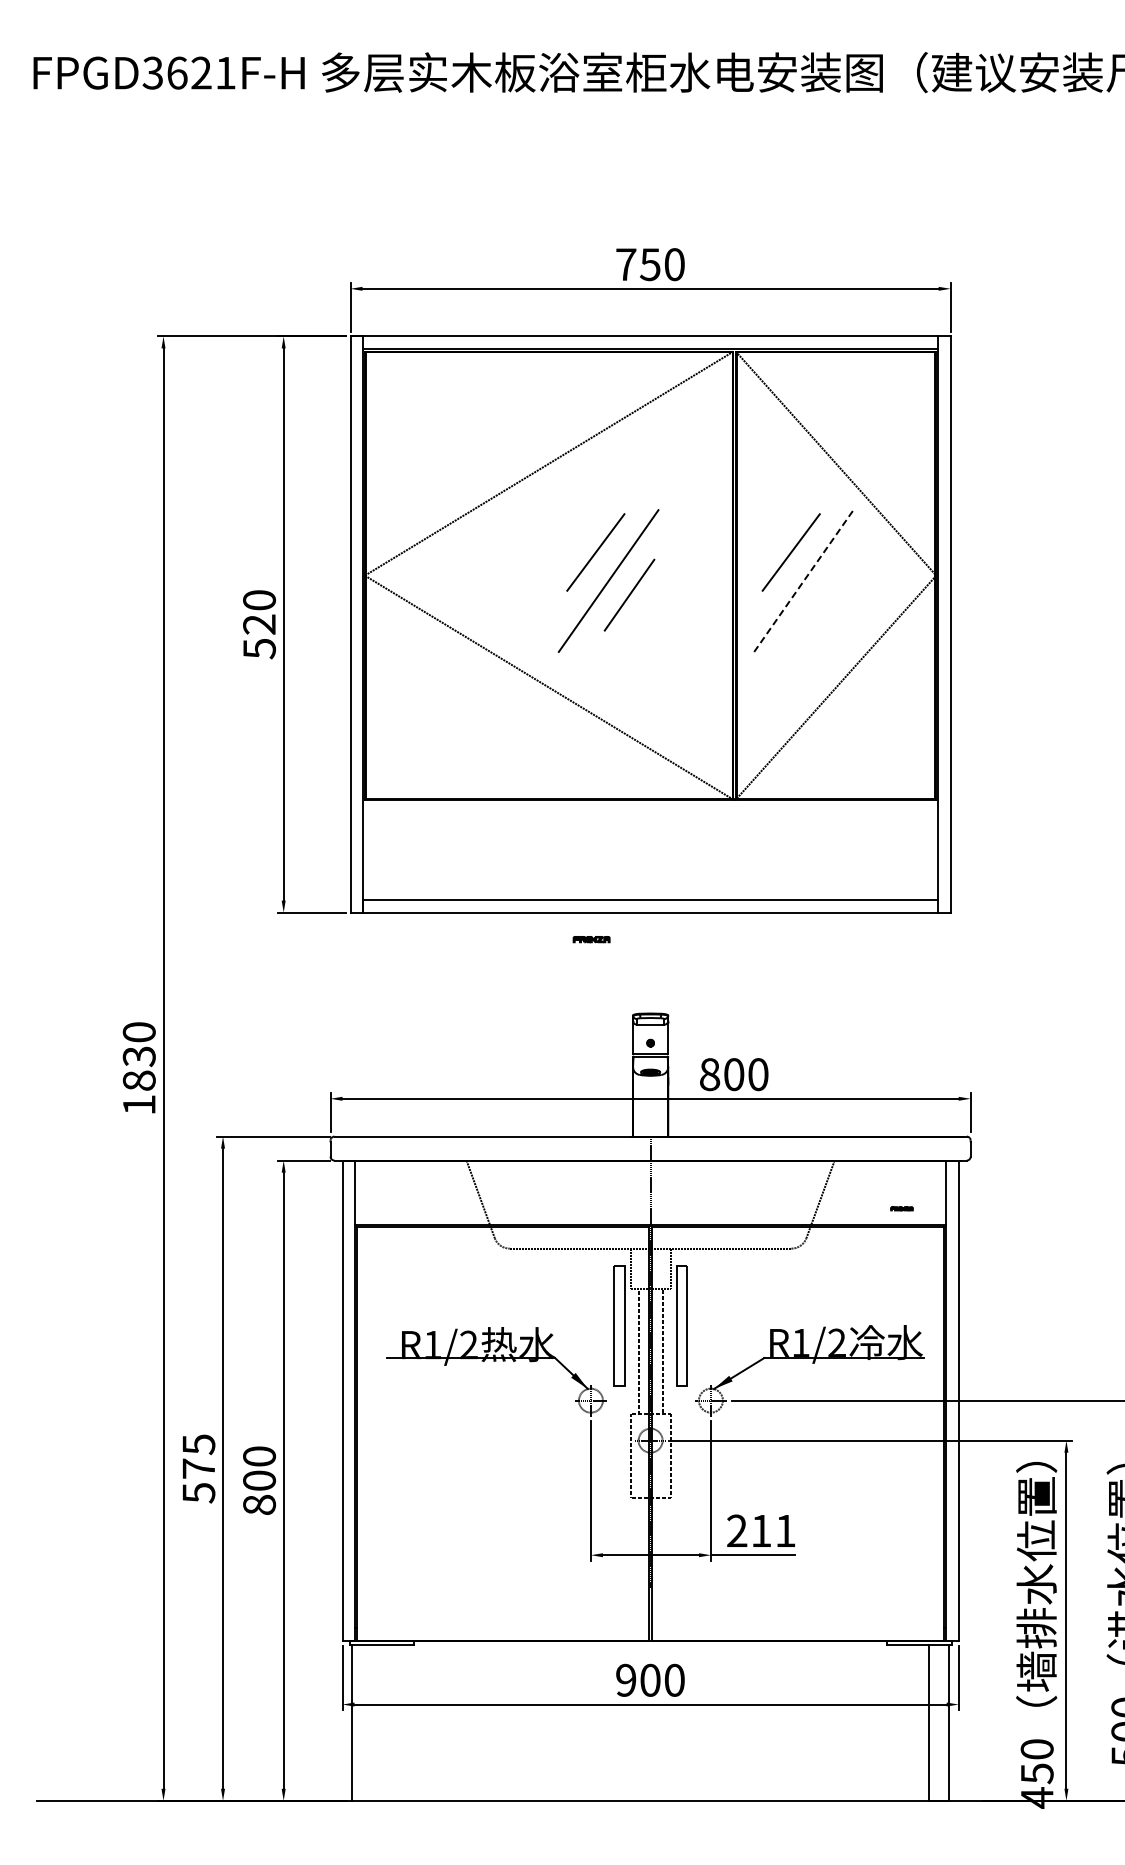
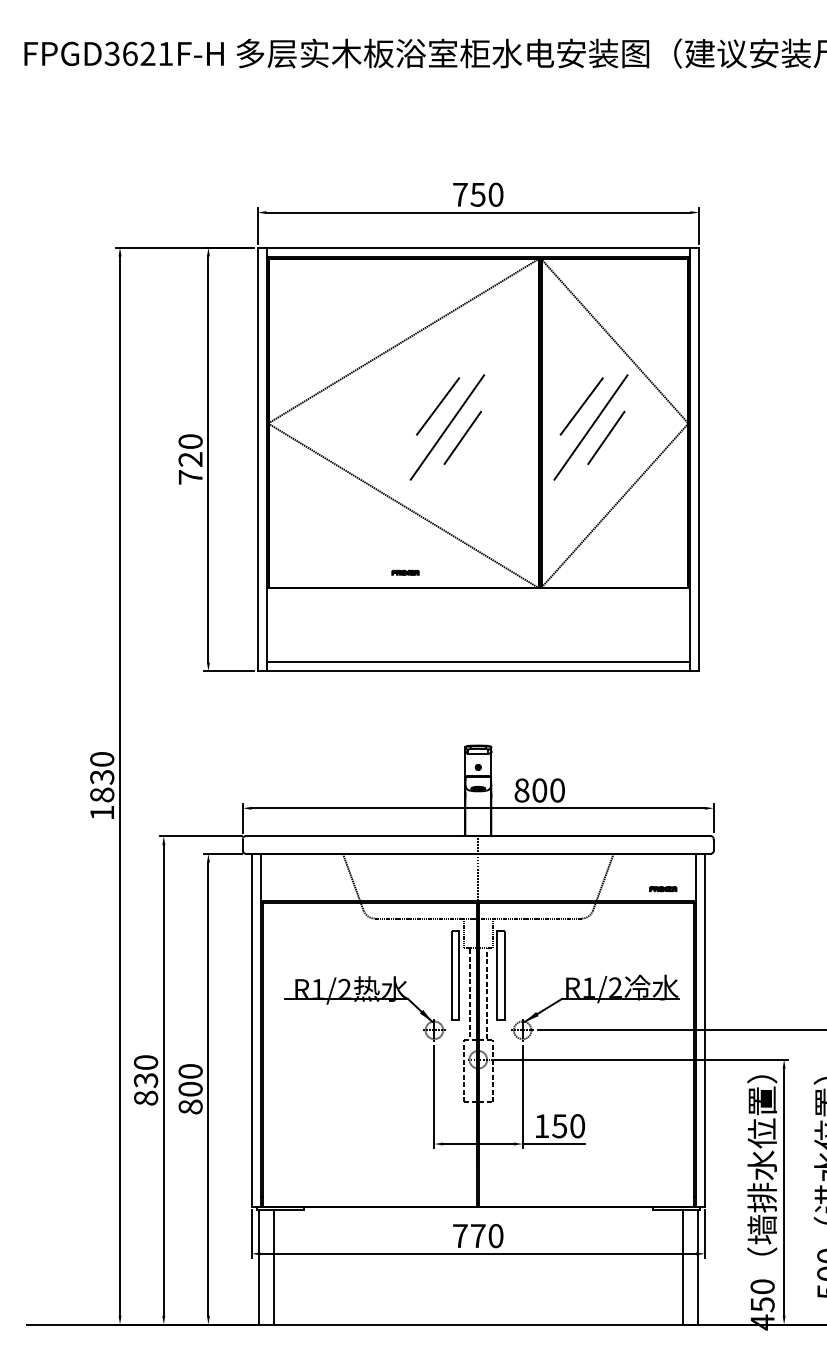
line: (803, 581) -> (590, 427), dashed -> solid
line: (824, 594) -> (606, 437), added
text: (259, 648) -> (190, 477), 520 -> 720
part: (591, 939) -> (405, 572), moved
part: (901, 1208) -> (662, 888), size x1.67
text: (198, 1468) -> (145, 1080), 575 -> 830
text: (761, 1530) -> (559, 1125), 211 -> 150
text: (638, 1679) -> (469, 1235), 900 -> 770
line: (372, 1722) -> (273, 1267), added

